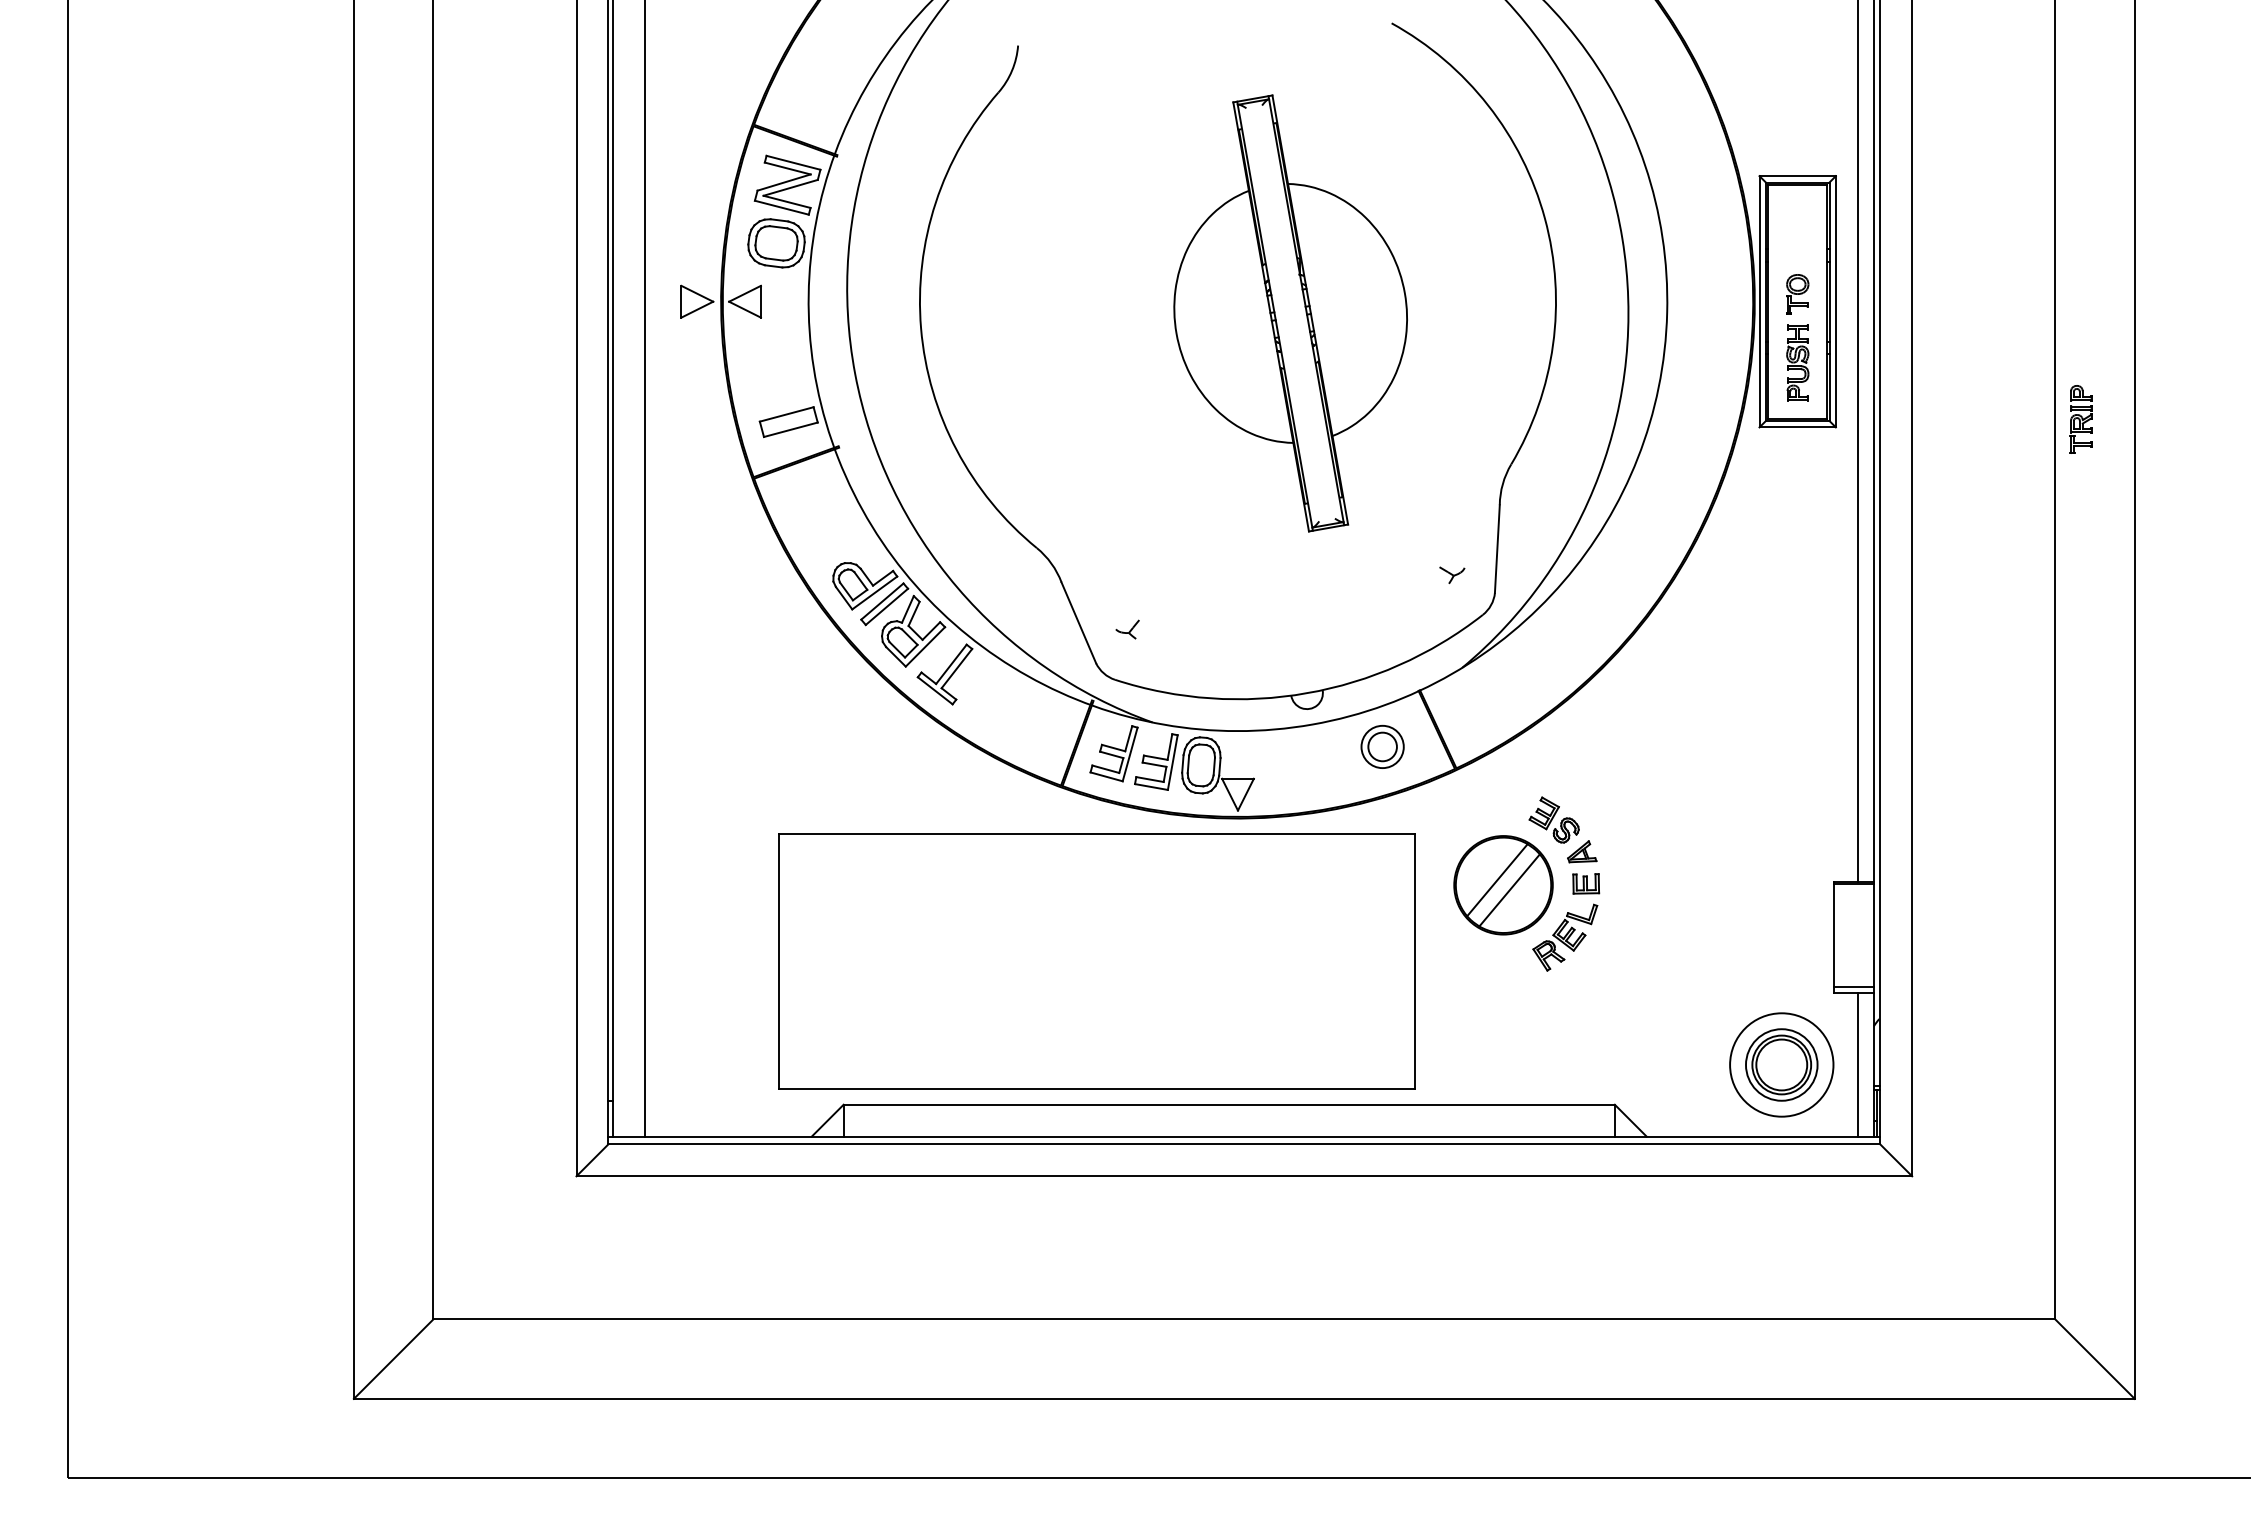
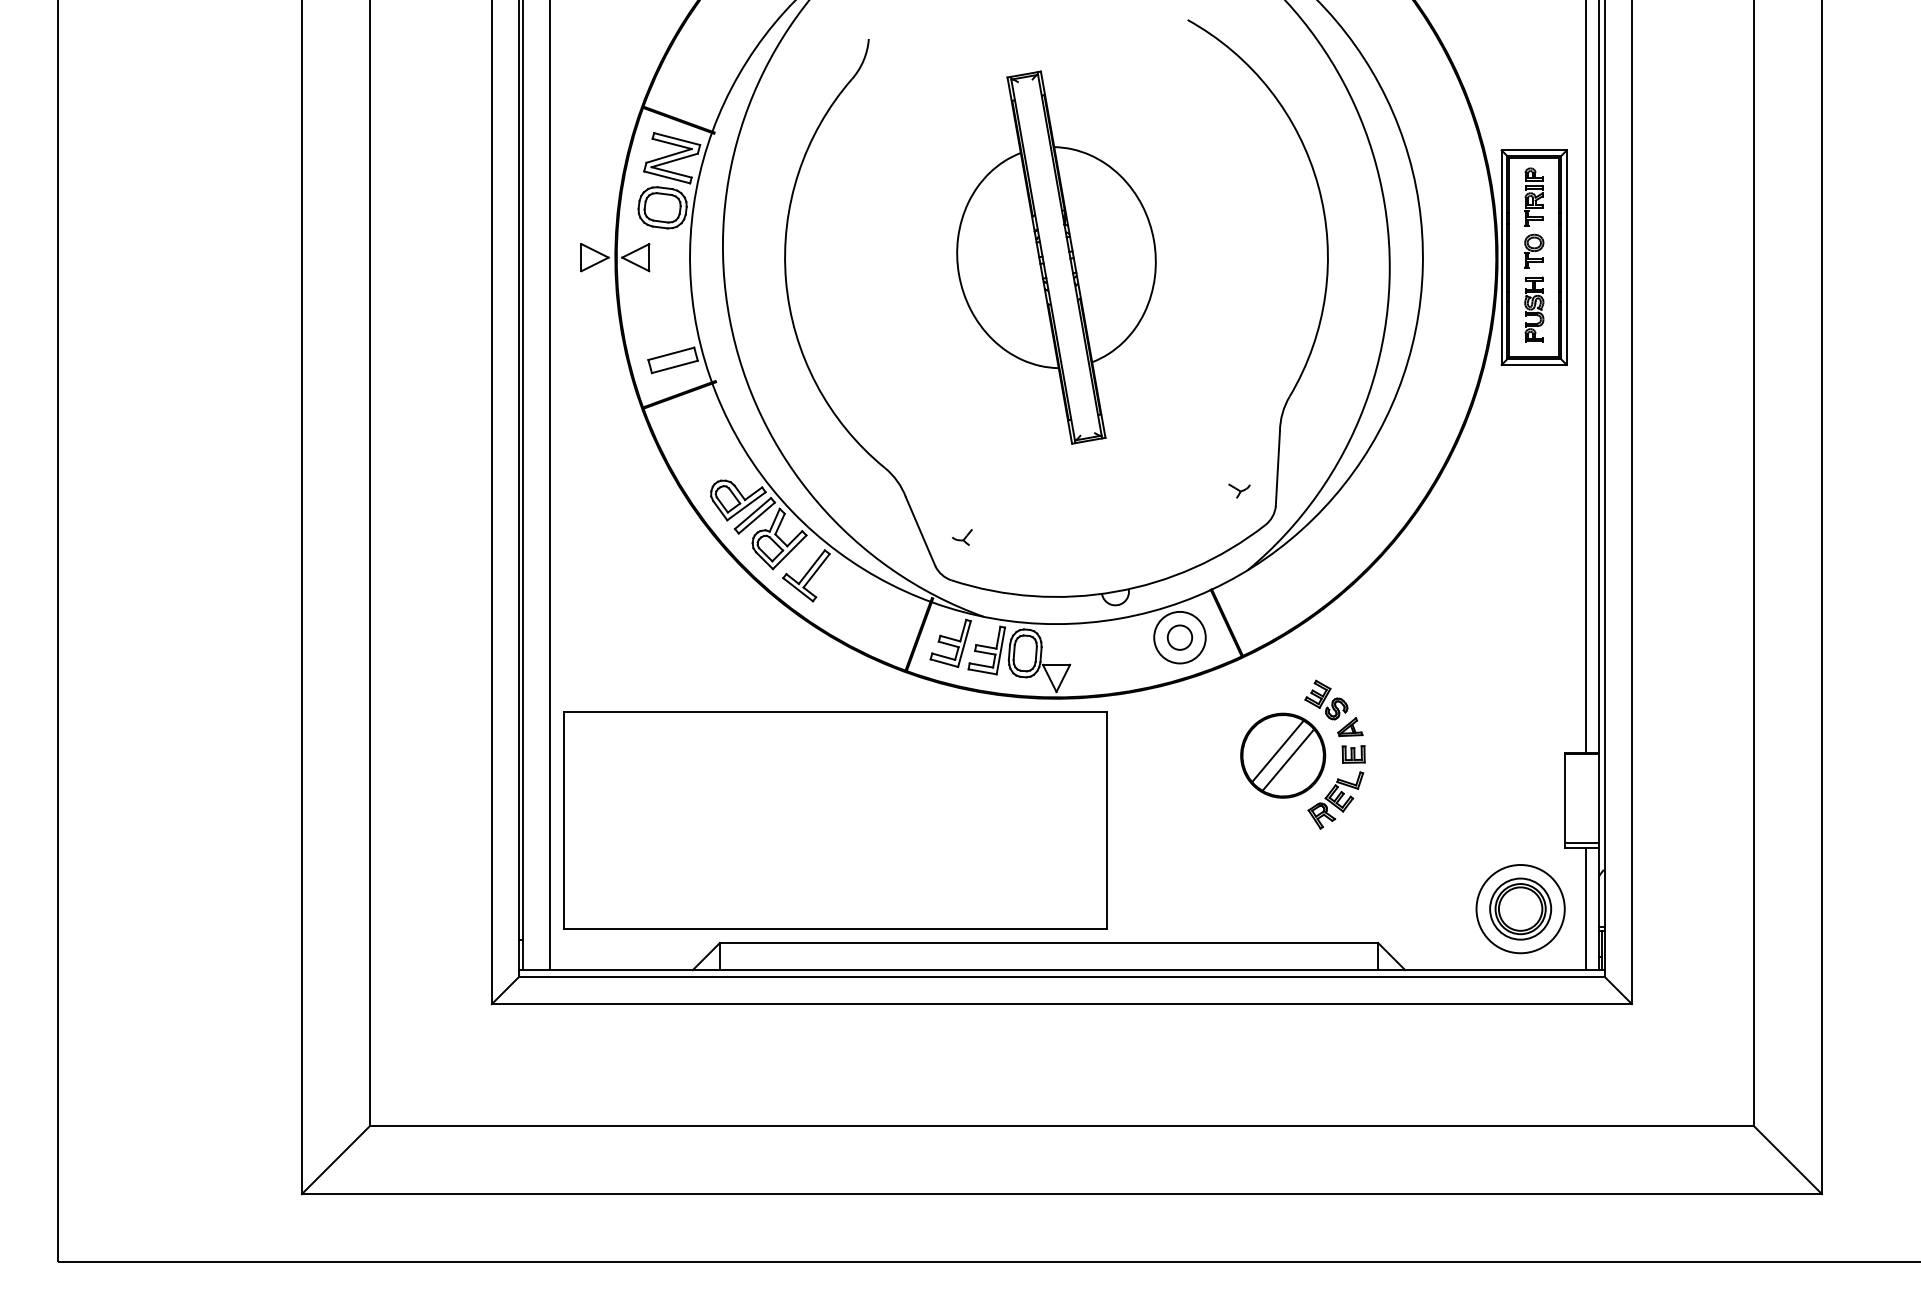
part: (1290, 313) -> (1056, 257), moved
part: (2080, 418) -> (1533, 196), moved
circle: (1382, 746) -> (1179, 637), size x1.43
part: (1097, 961) -> (835, 820), moved

